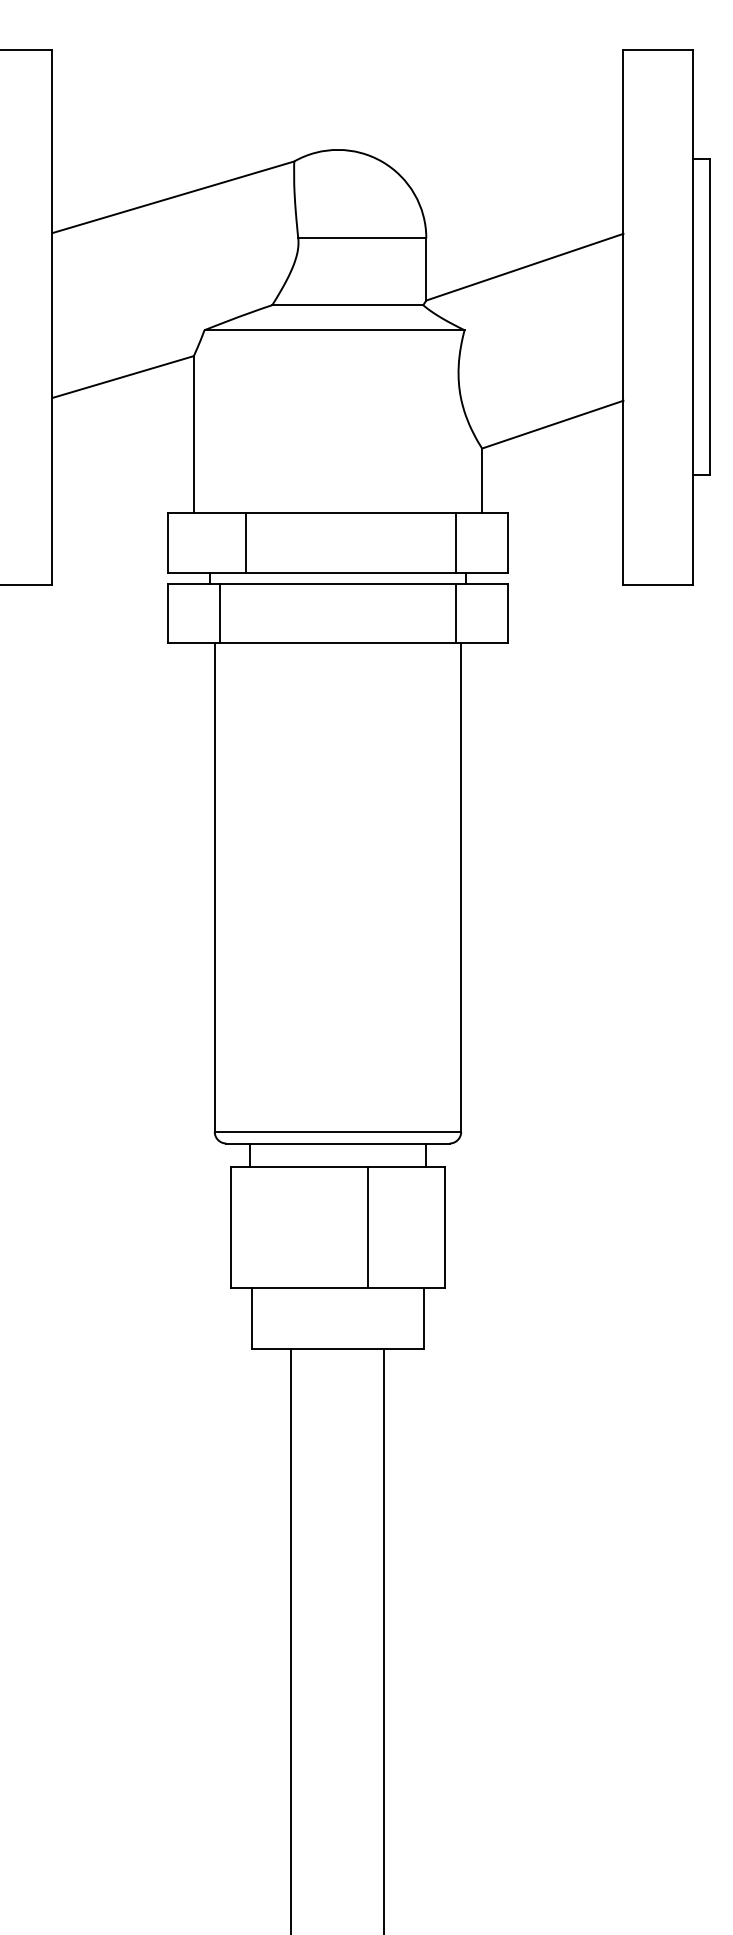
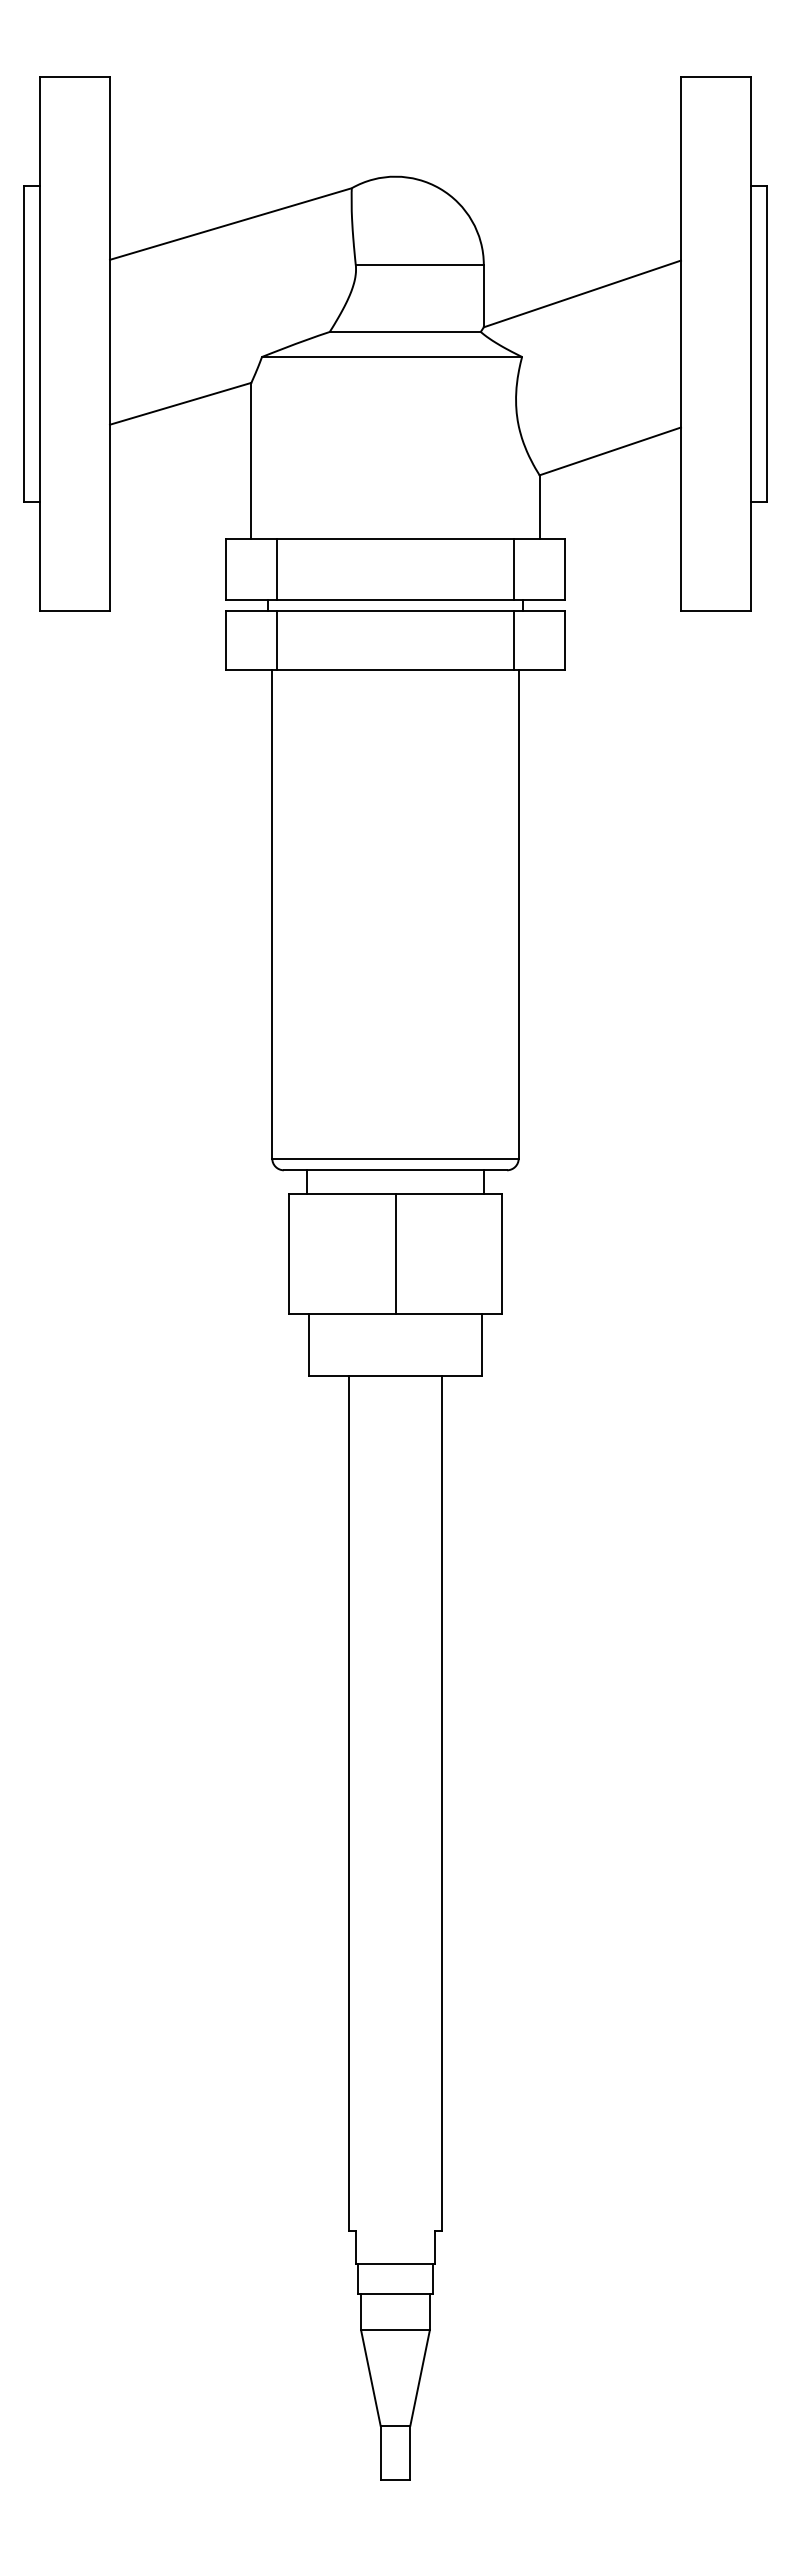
line: (245, 542) -> (277, 569), moved
line: (367, 1226) -> (395, 1253), moved

